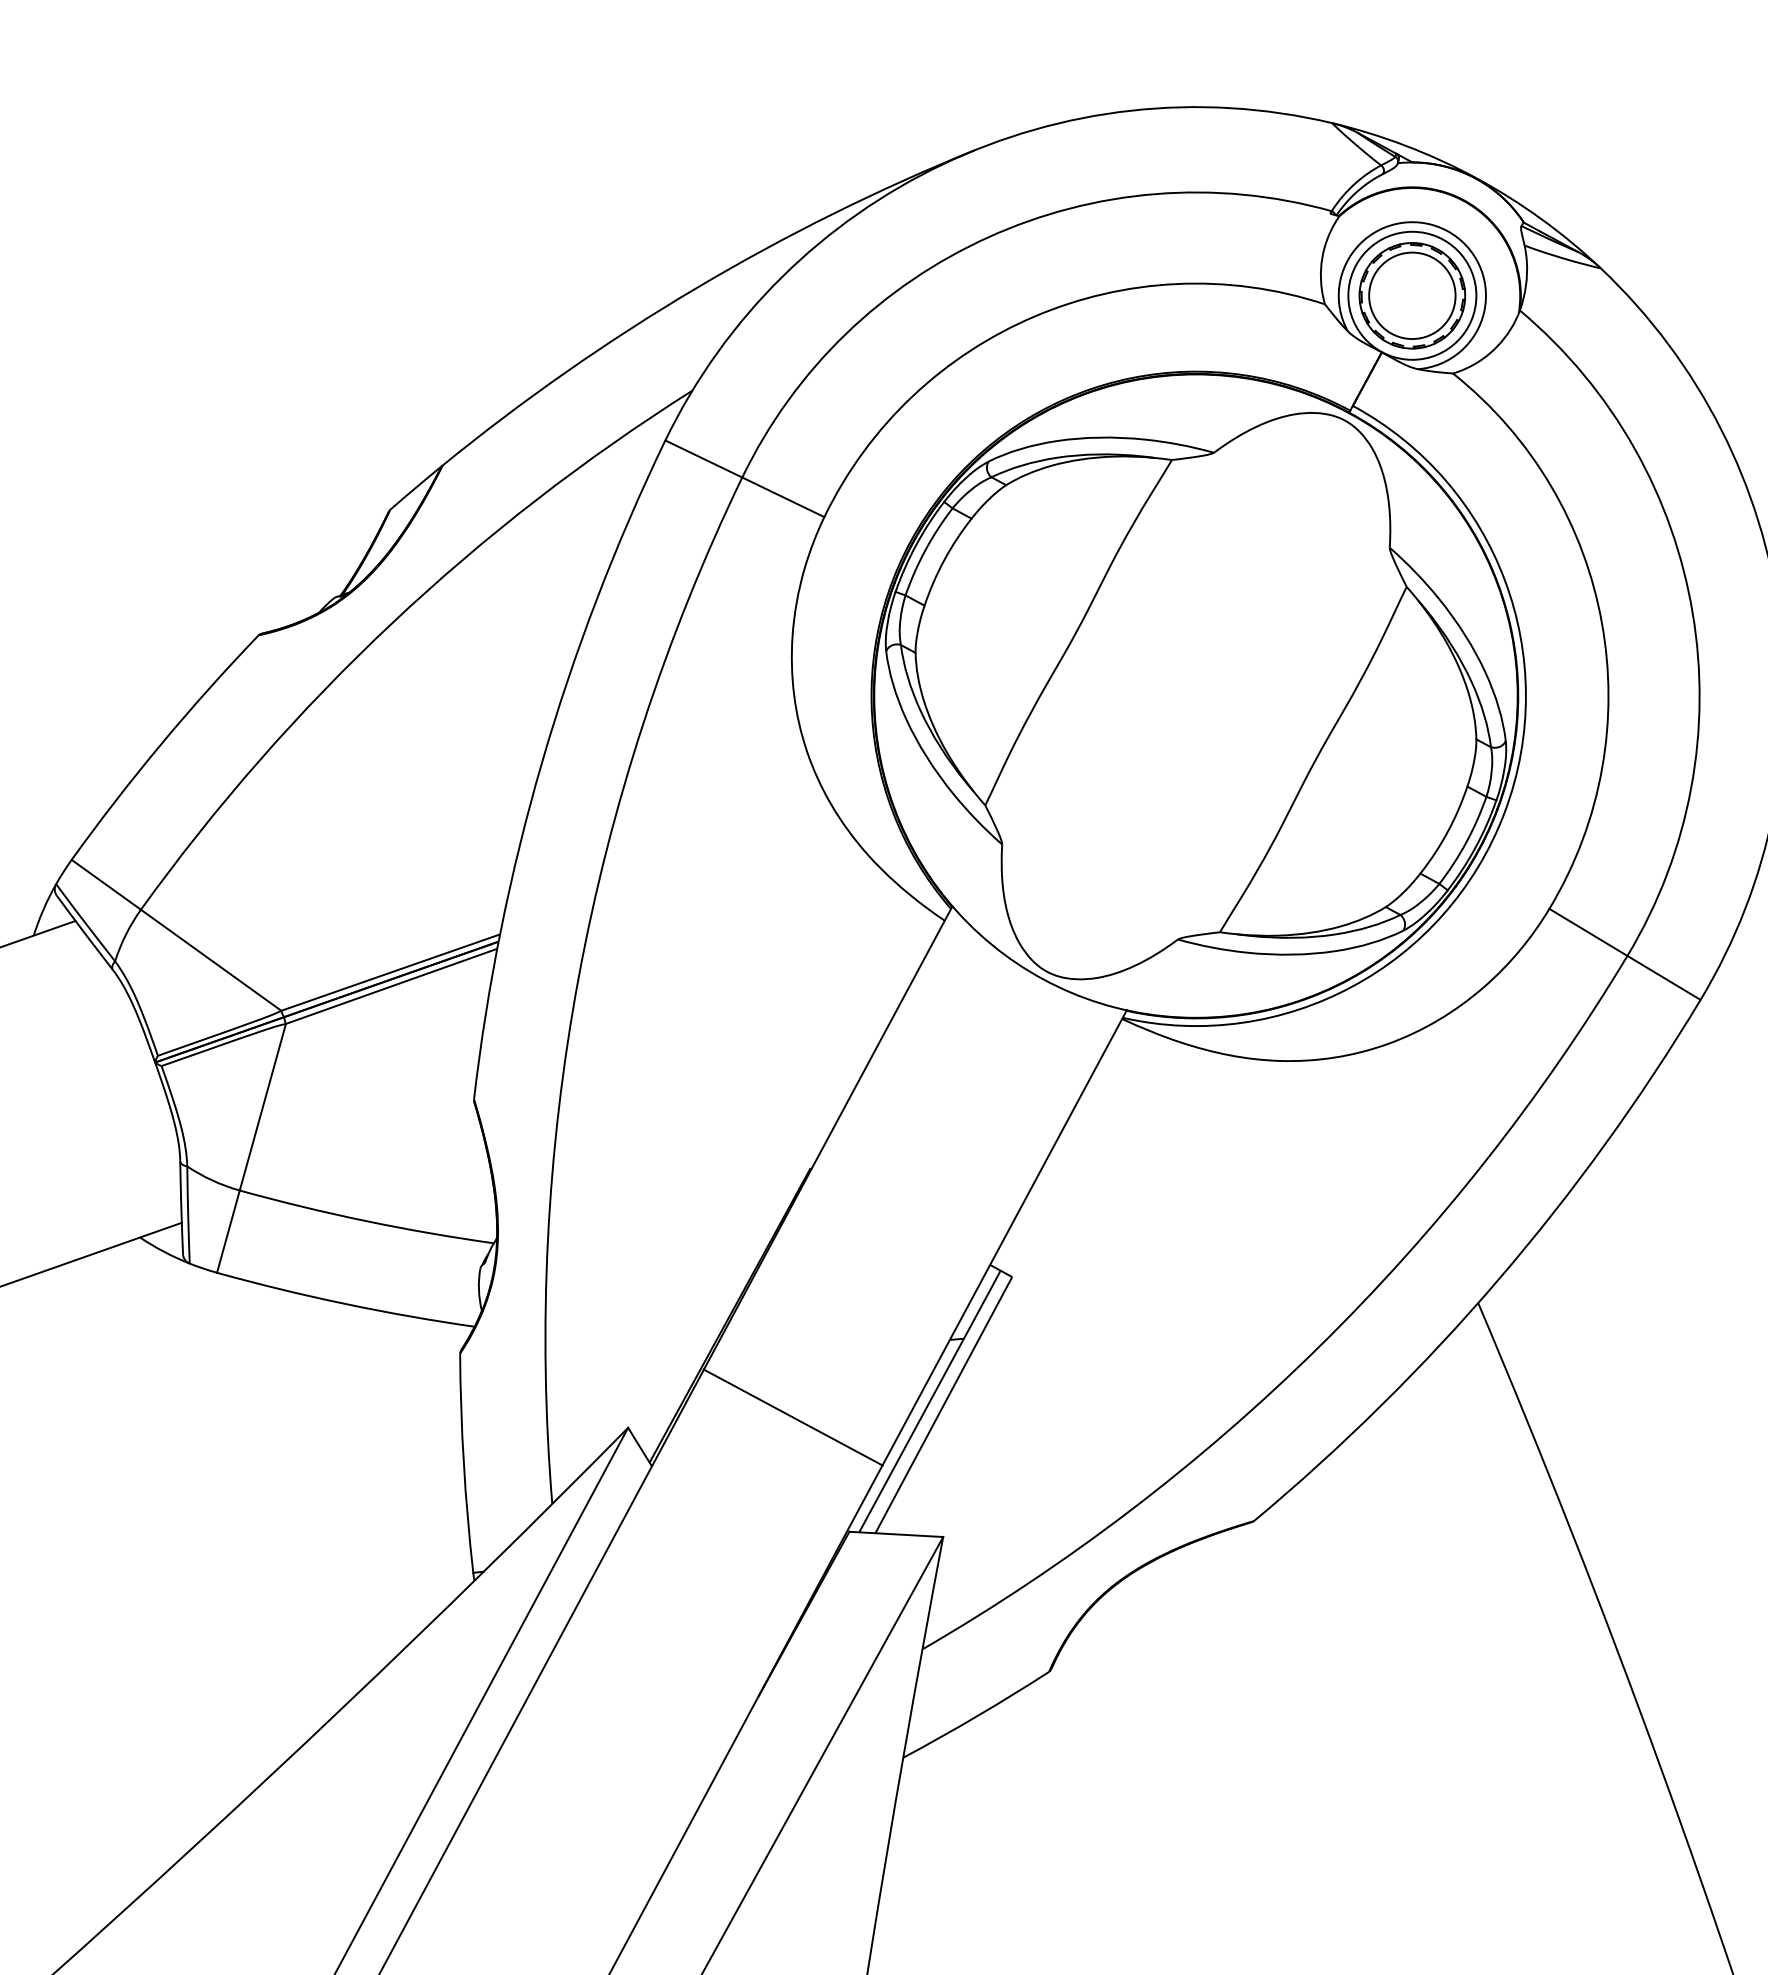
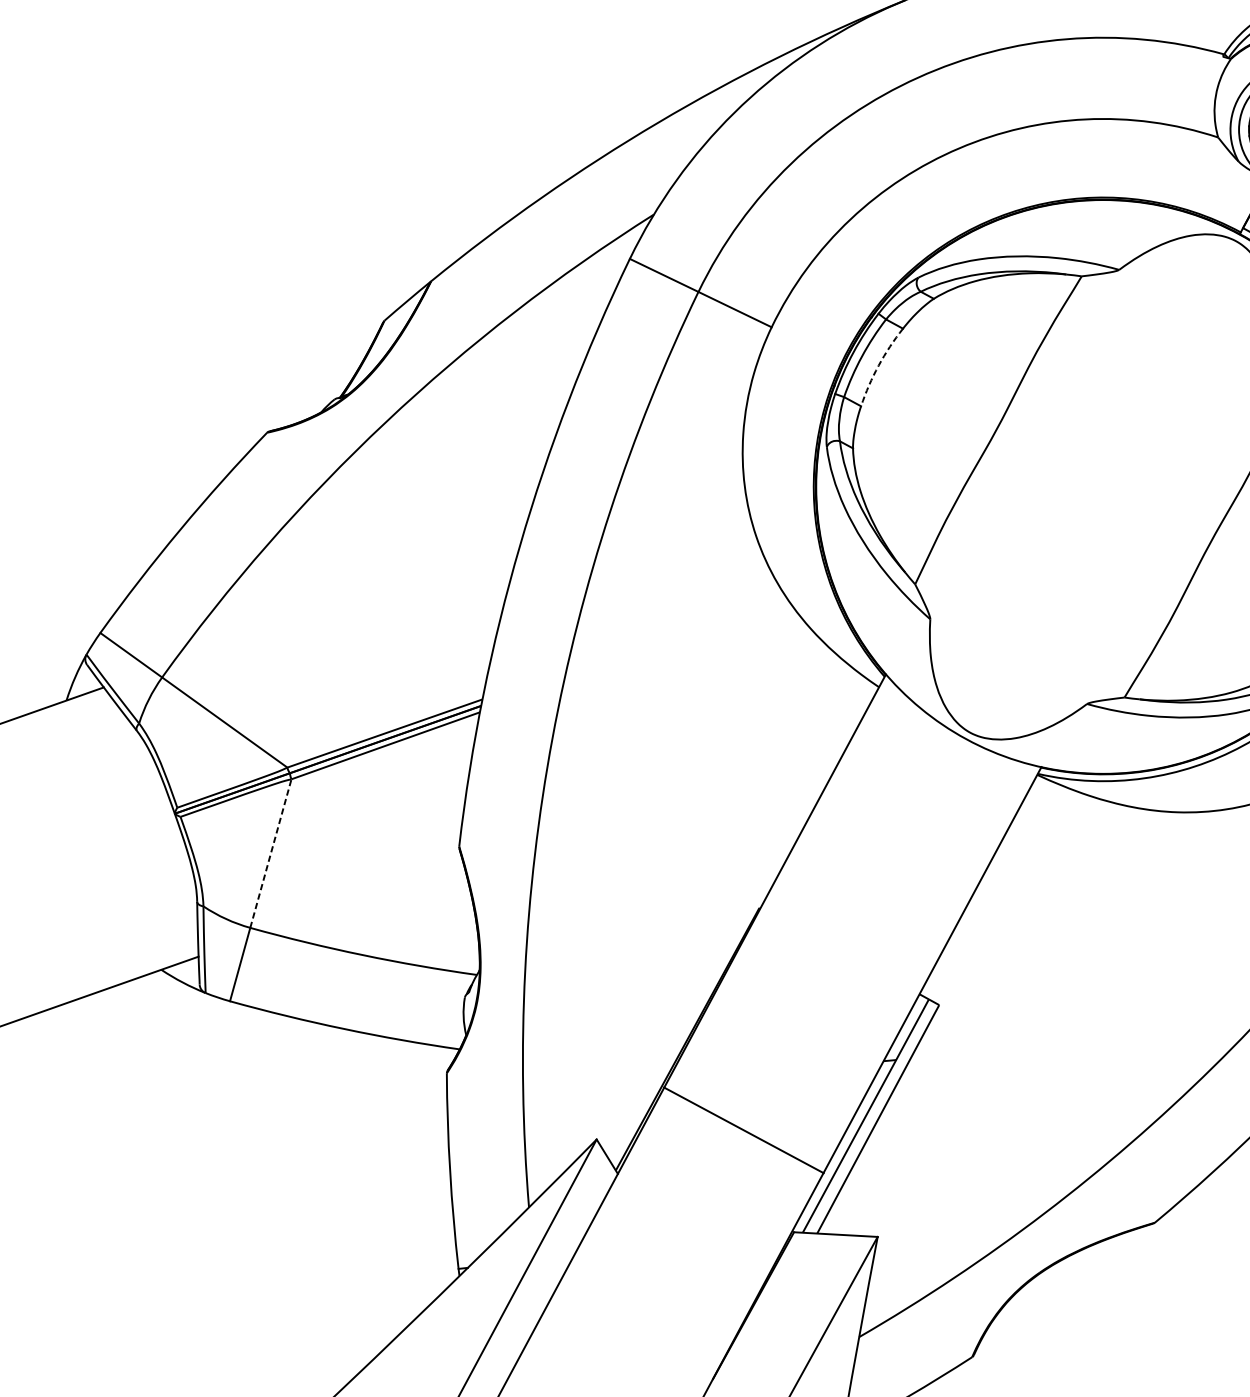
arc: (944, 560) -> (878, 365), solid -> dashed
line: (263, 1106) -> (271, 852), solid -> dashed

